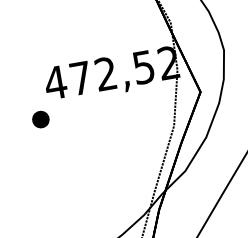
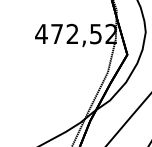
part: (40, 119) -> (28, 54), removed

